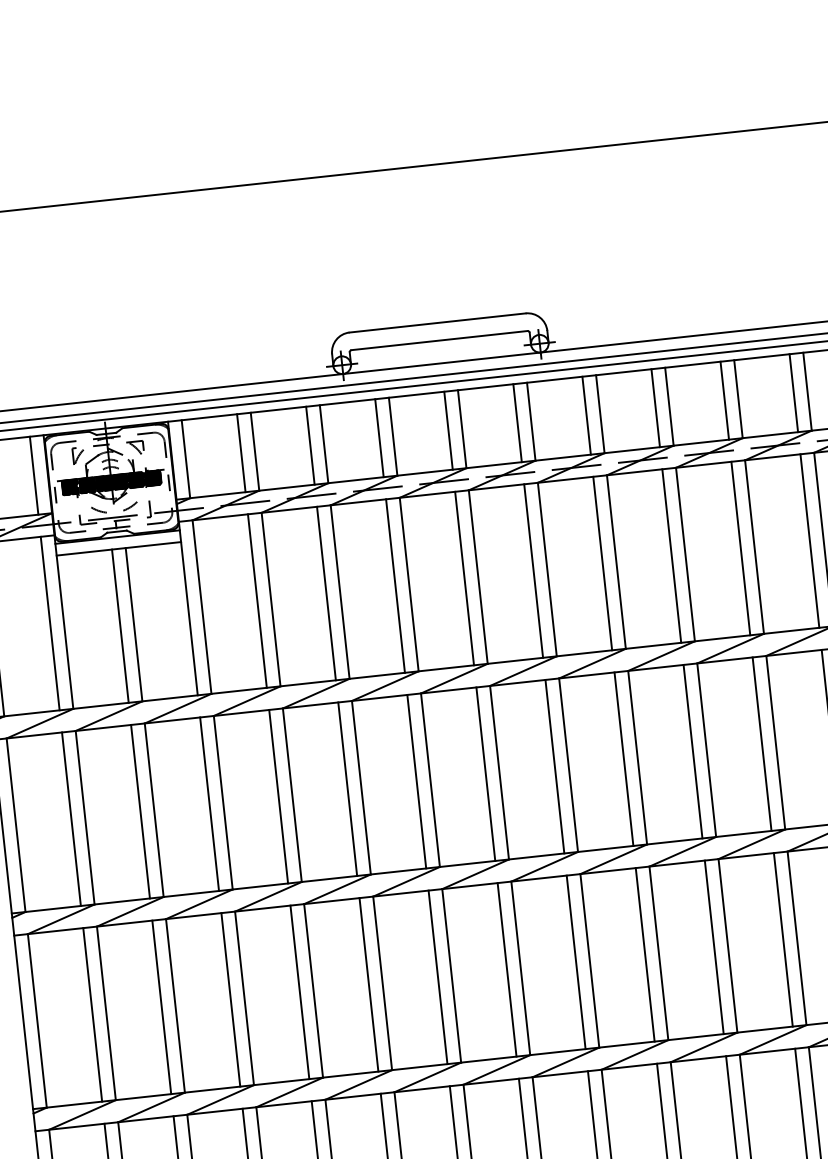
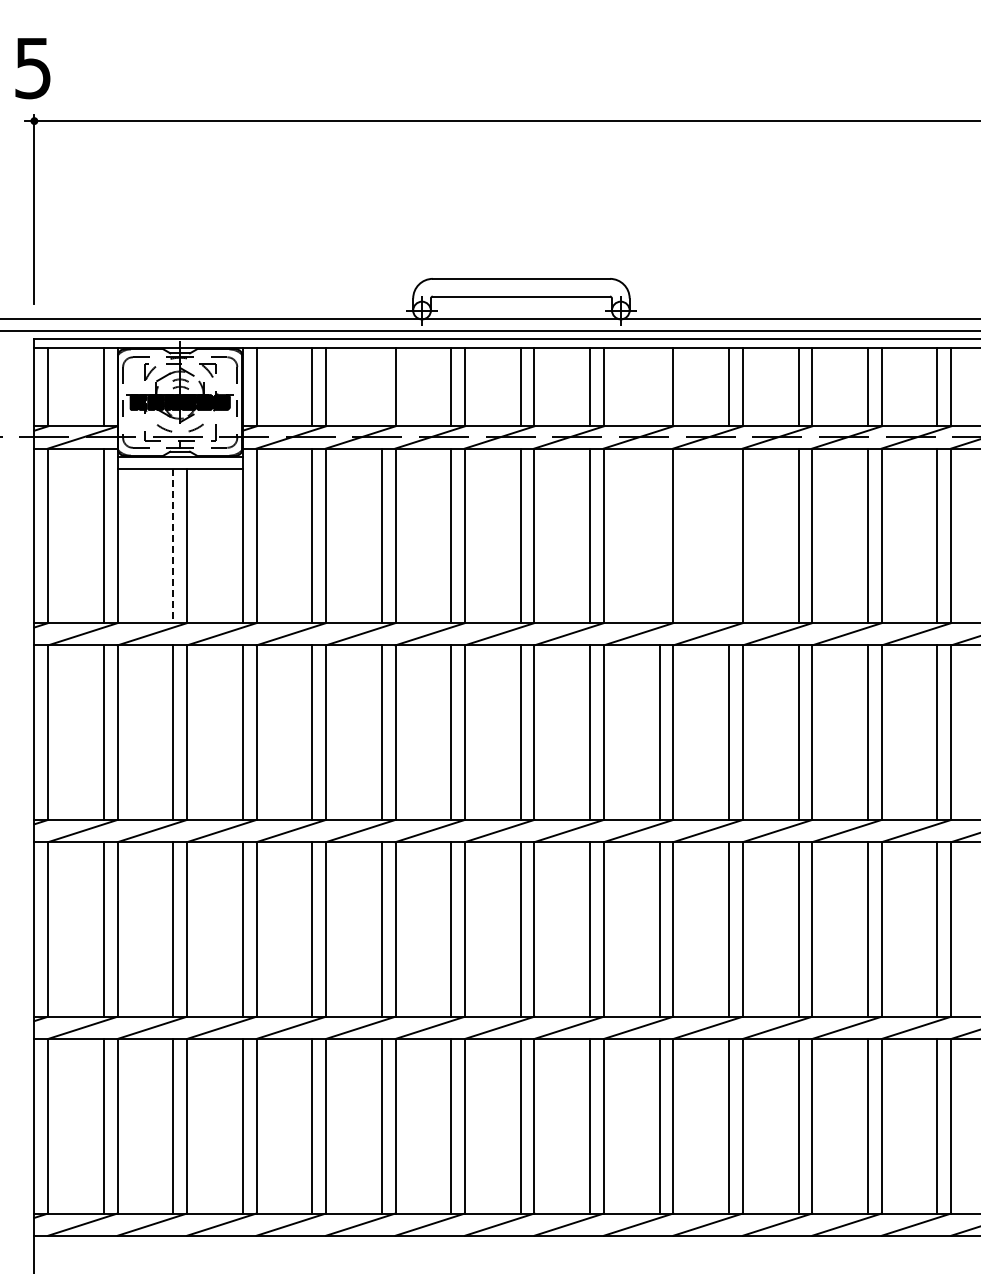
line: (586, 415) -> (659, 386), removed
line: (310, 445) -> (381, 386), removed
line: (672, 555) -> (729, 535), removed
line: (602, 563) -> (659, 535), removed
line: (120, 626) -> (173, 546), solid -> dashed

